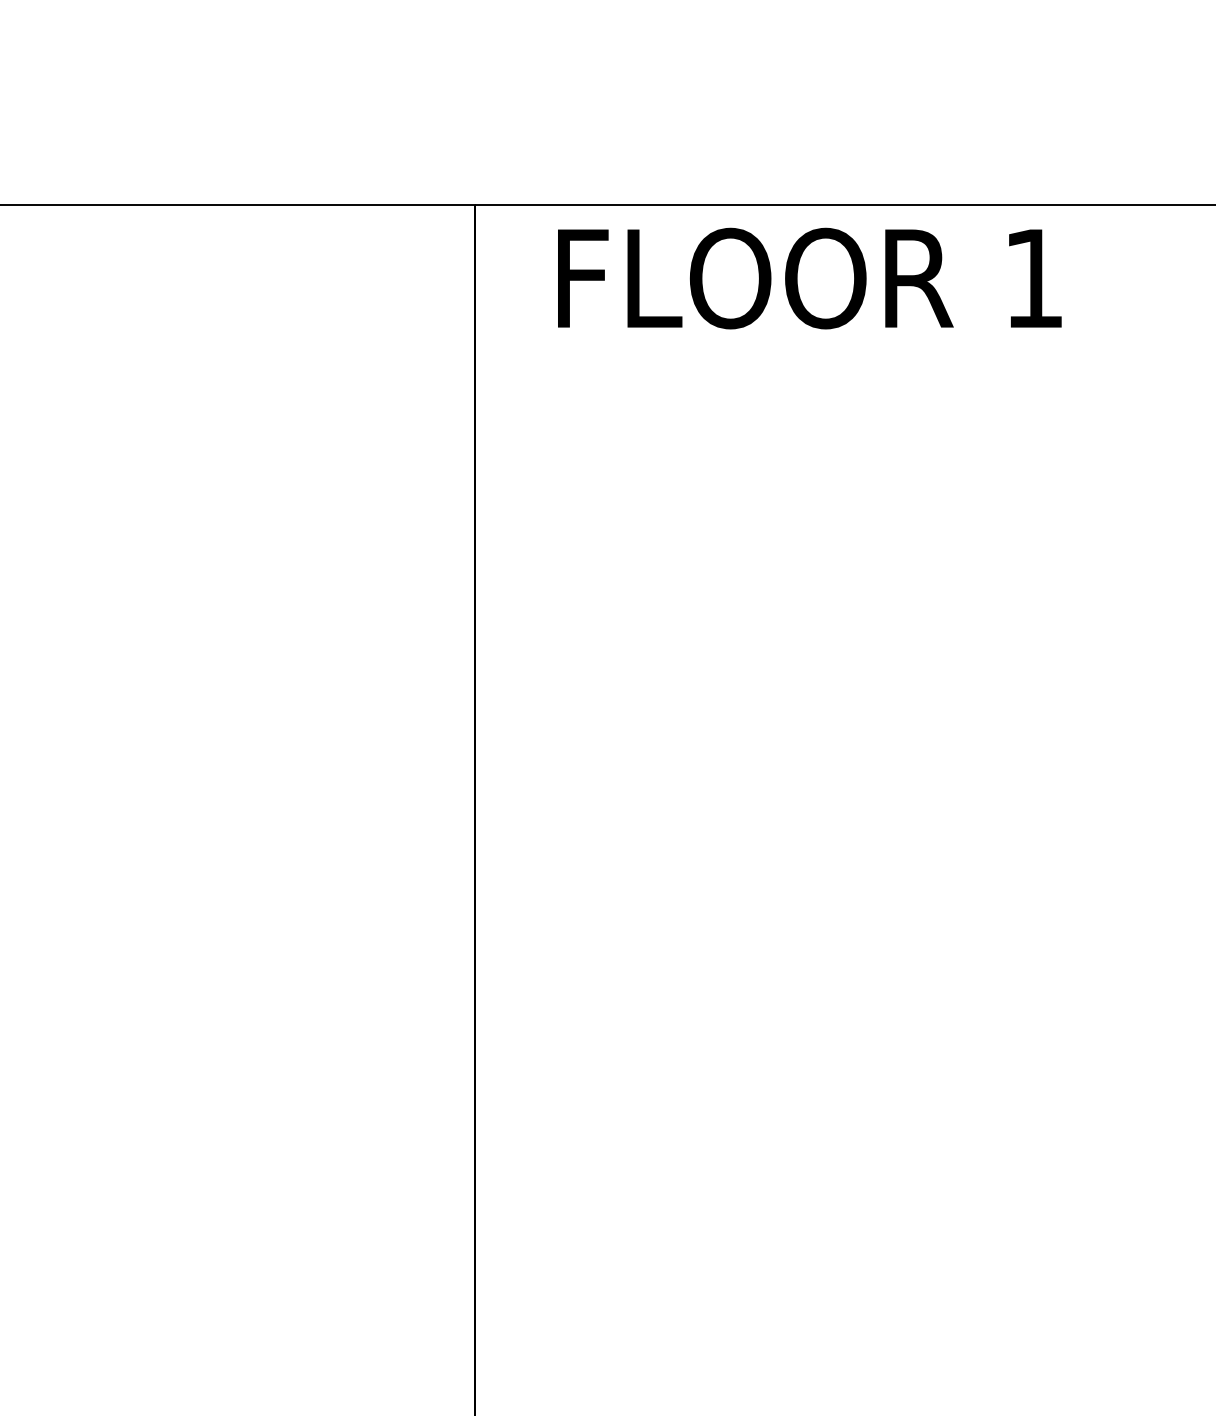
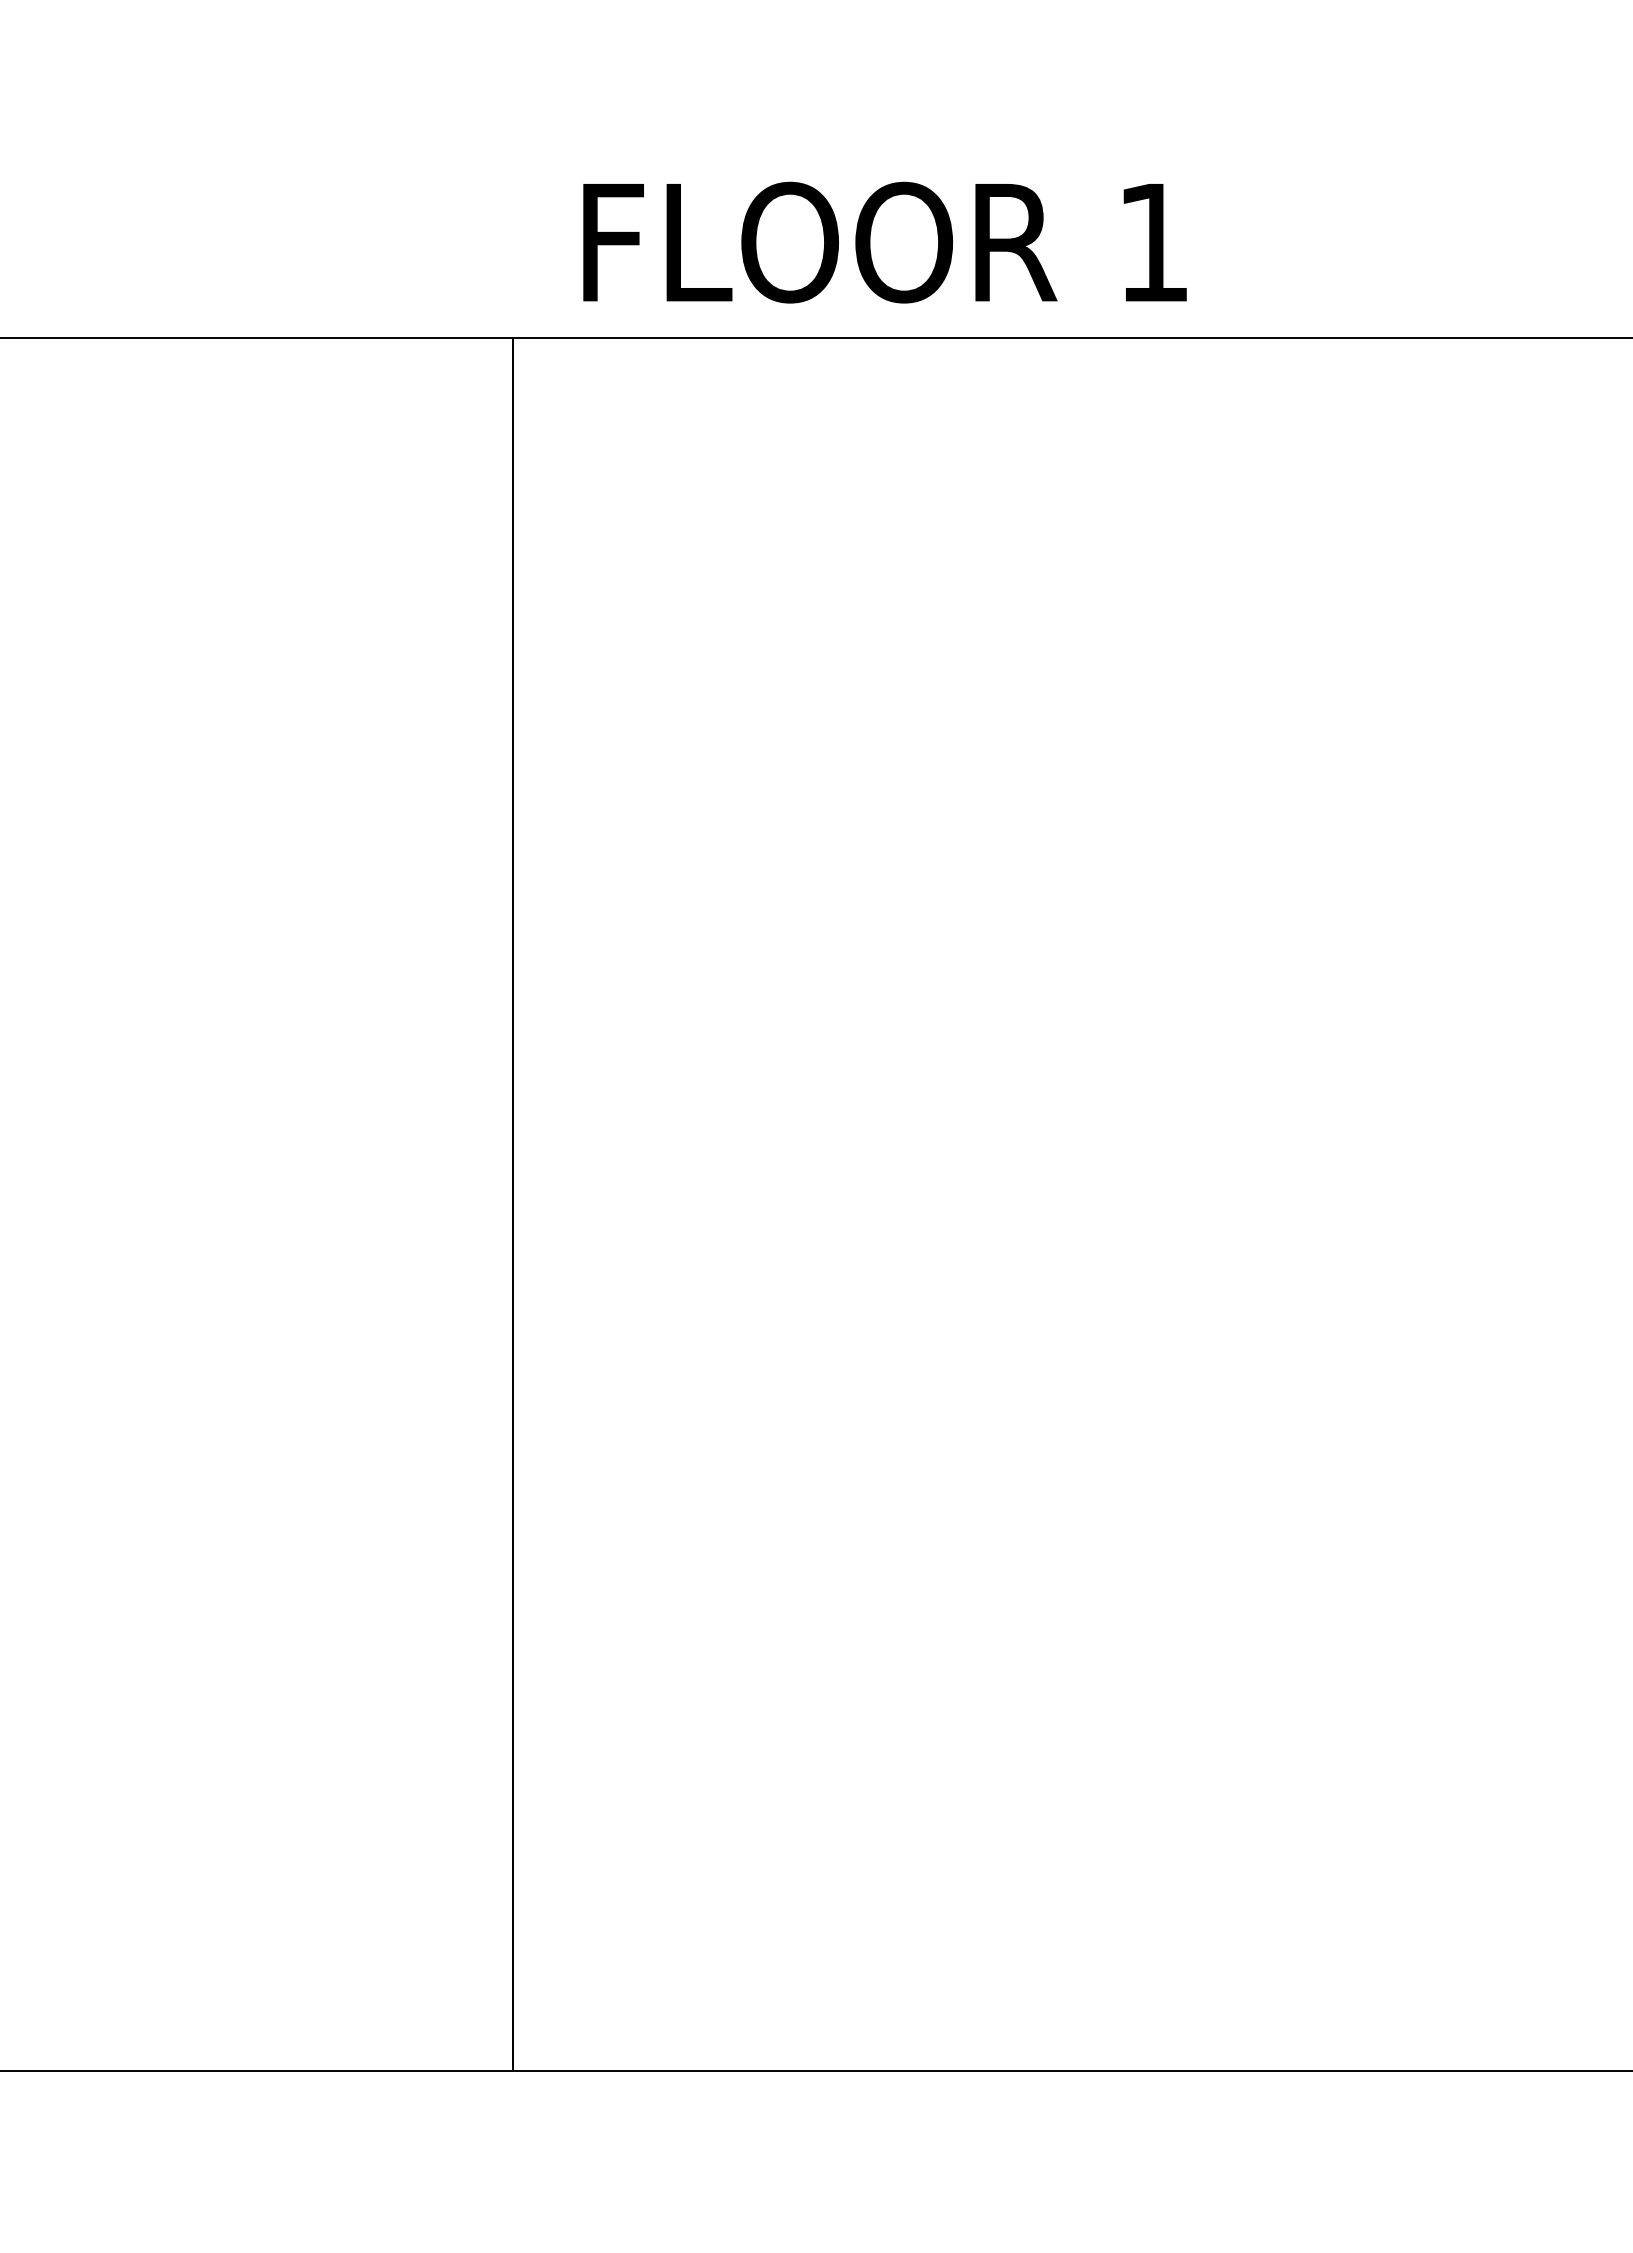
text: (809, 278) -> (884, 242), moved

